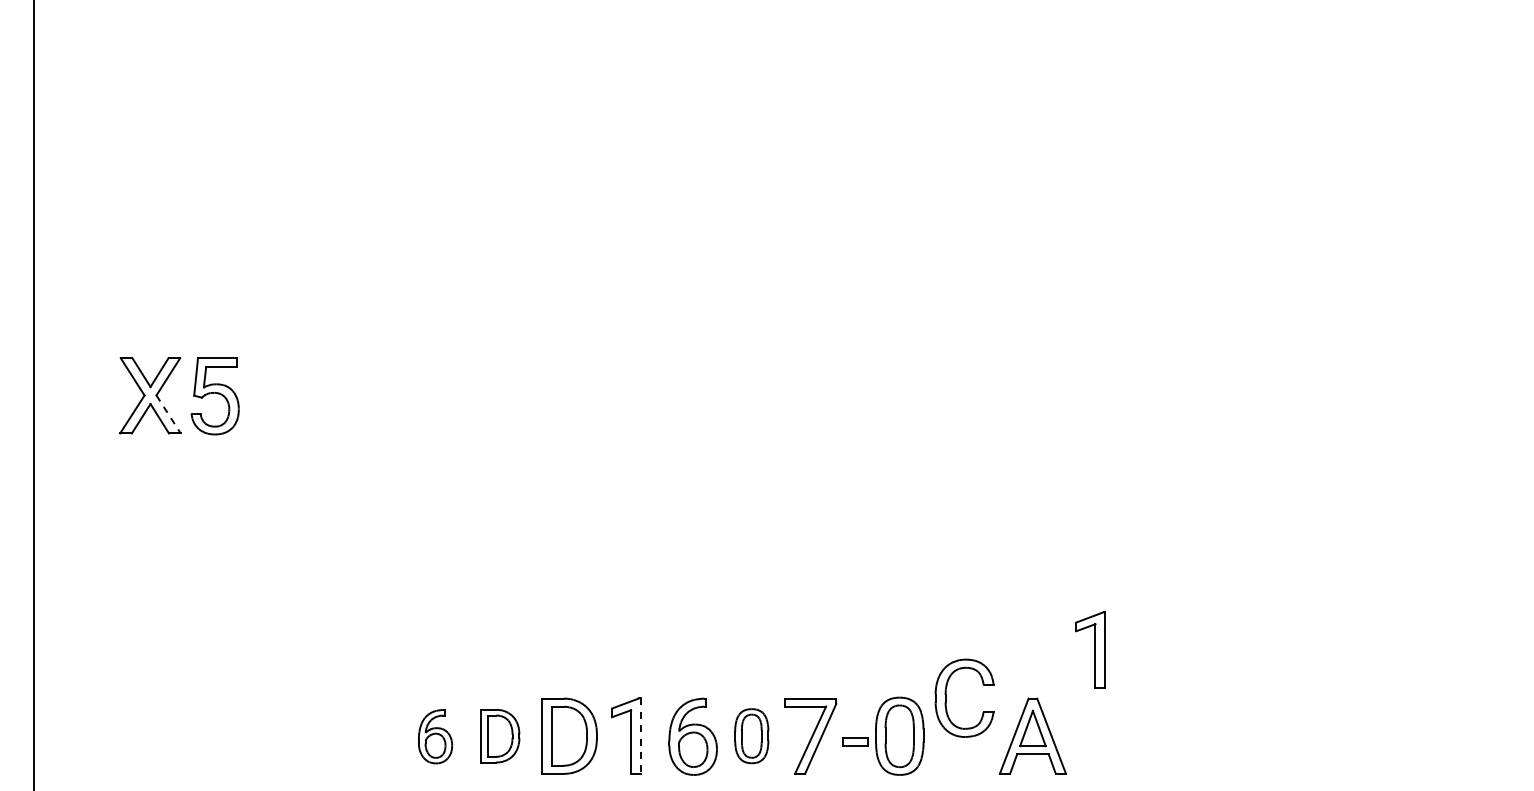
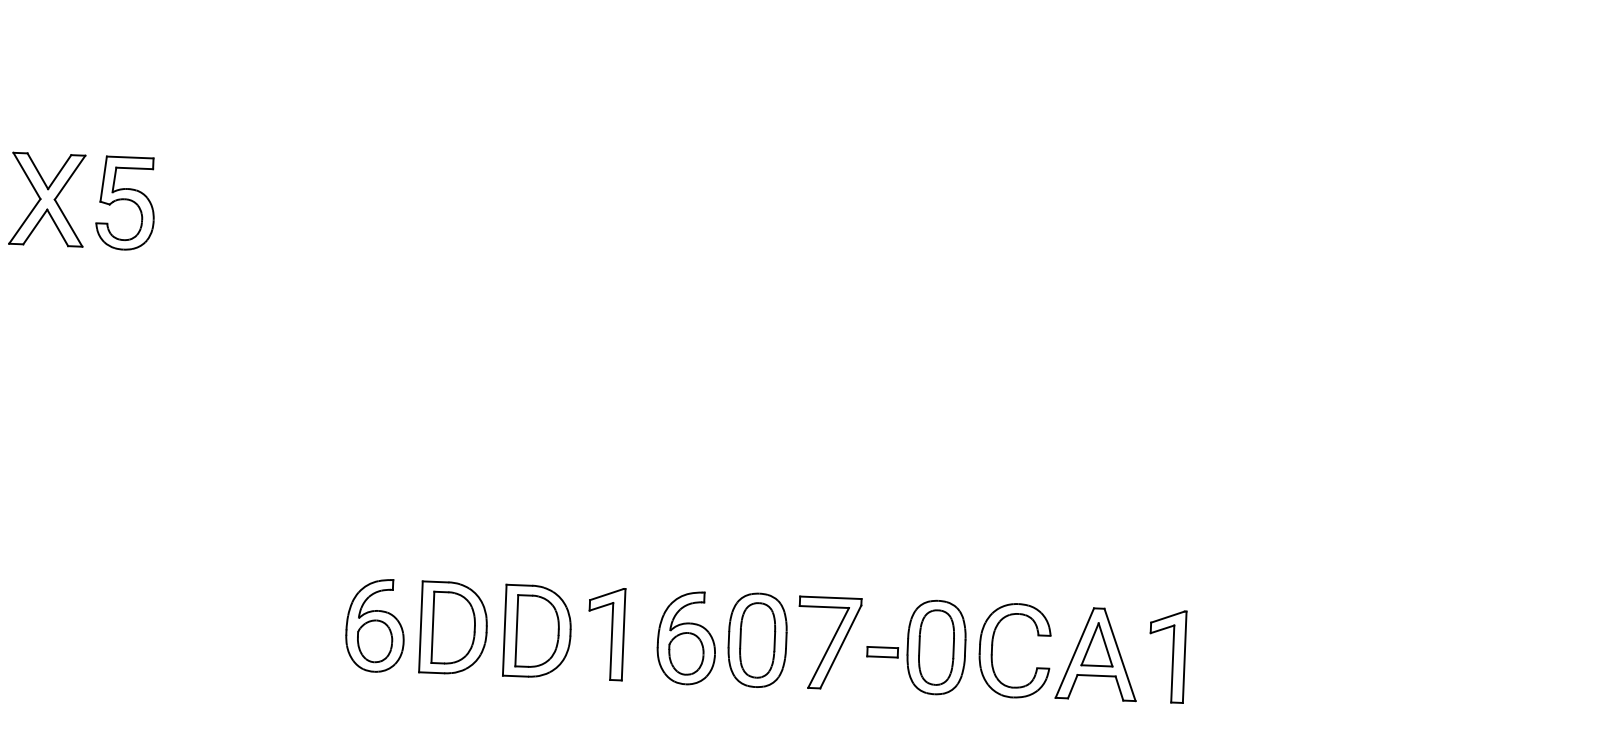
line: (168, 414) -> (68, 223), dashed -> solid
part: (1090, 649) -> (1167, 655), moved
part: (946, 697) -> (993, 648), moved
part: (500, 735) -> (454, 627), size x1.43
part: (751, 735) -> (757, 639), size x1.43
part: (435, 736) -> (375, 625), size x1.43
line: (640, 736) -> (623, 635), dashed -> solid

